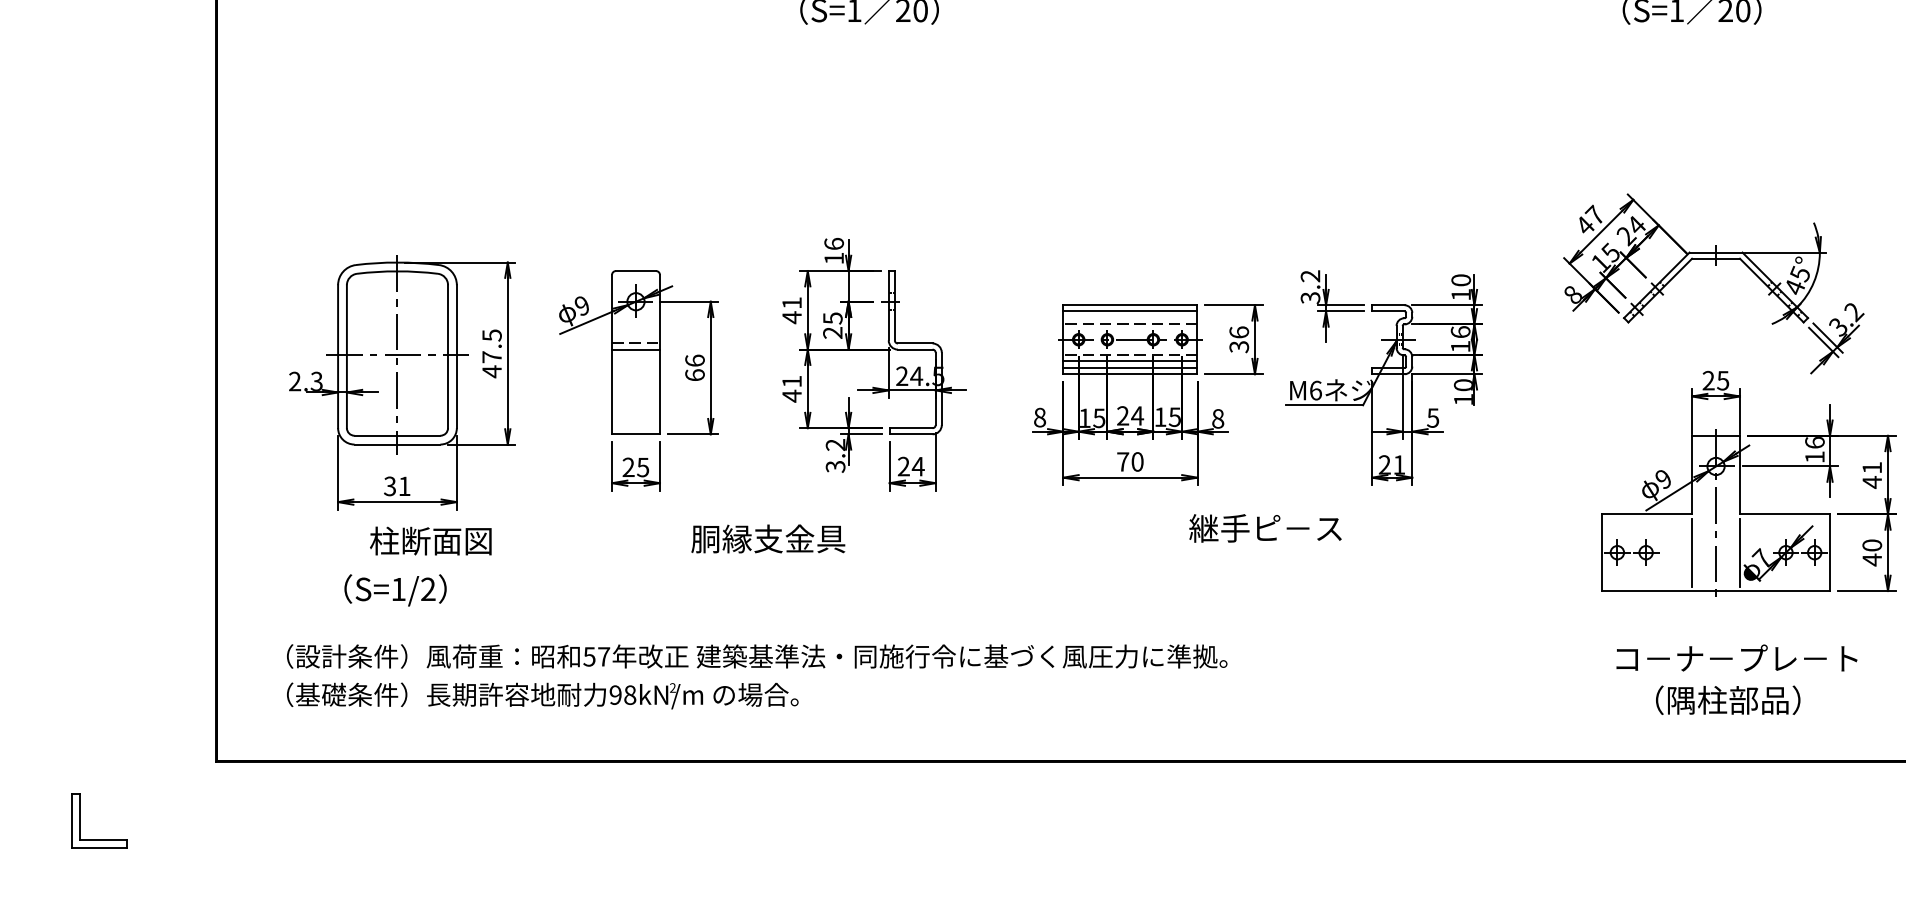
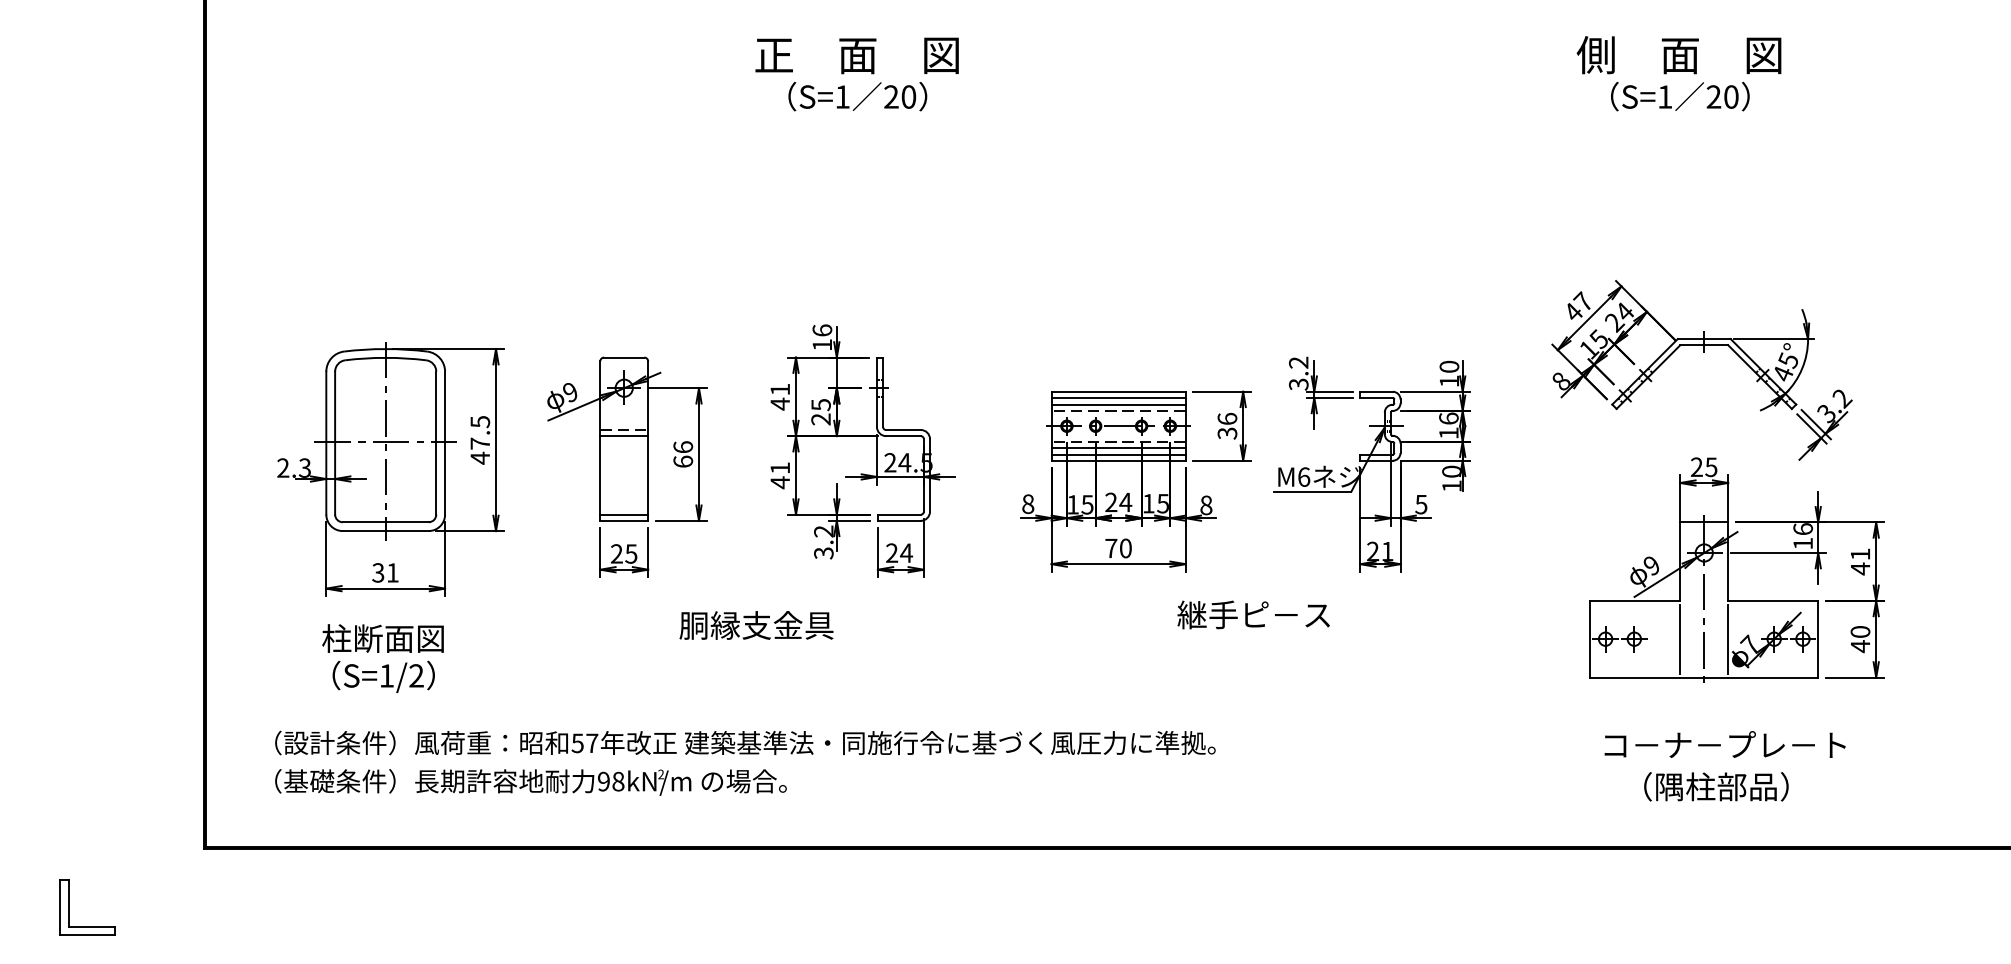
line: (1130, 317) -> (1118, 404), added
line: (636, 427) -> (624, 514), added
text: (430, 540) -> (382, 638), moved

